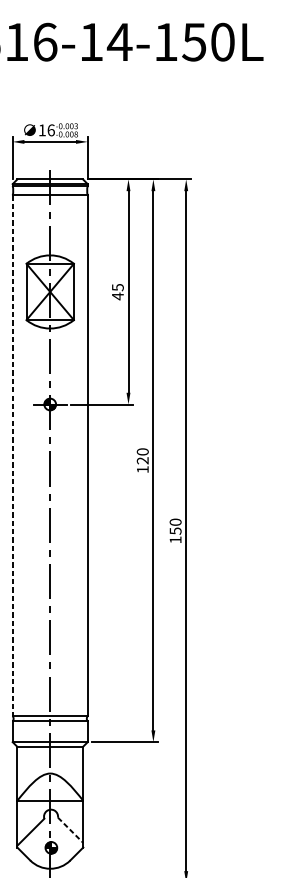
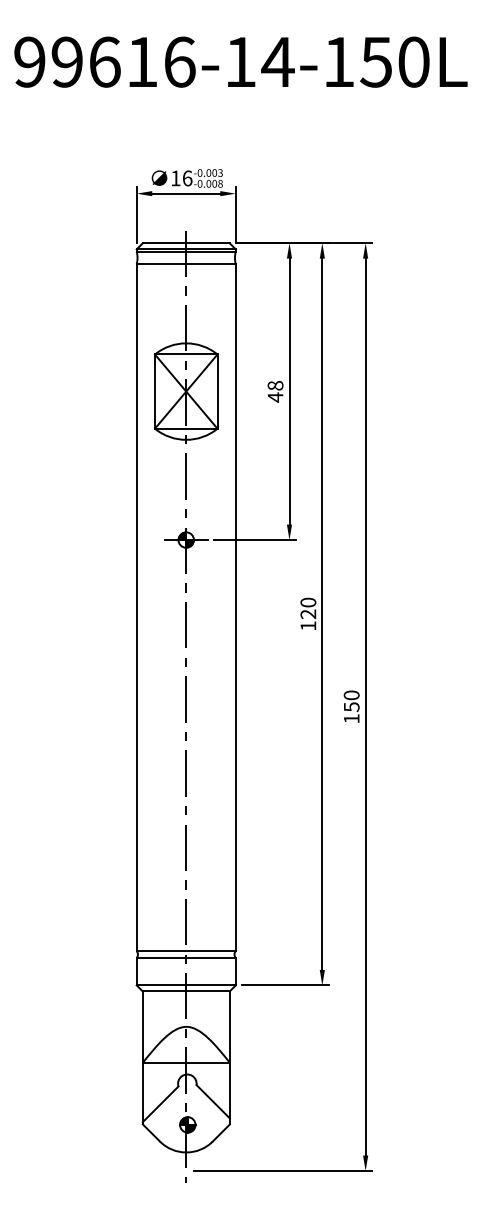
text: (117, 287) -> (275, 385), 45 -> 48
line: (12, 455) -> (136, 607), dashed -> solid
line: (70, 830) -> (213, 1101), dashed -> solid

